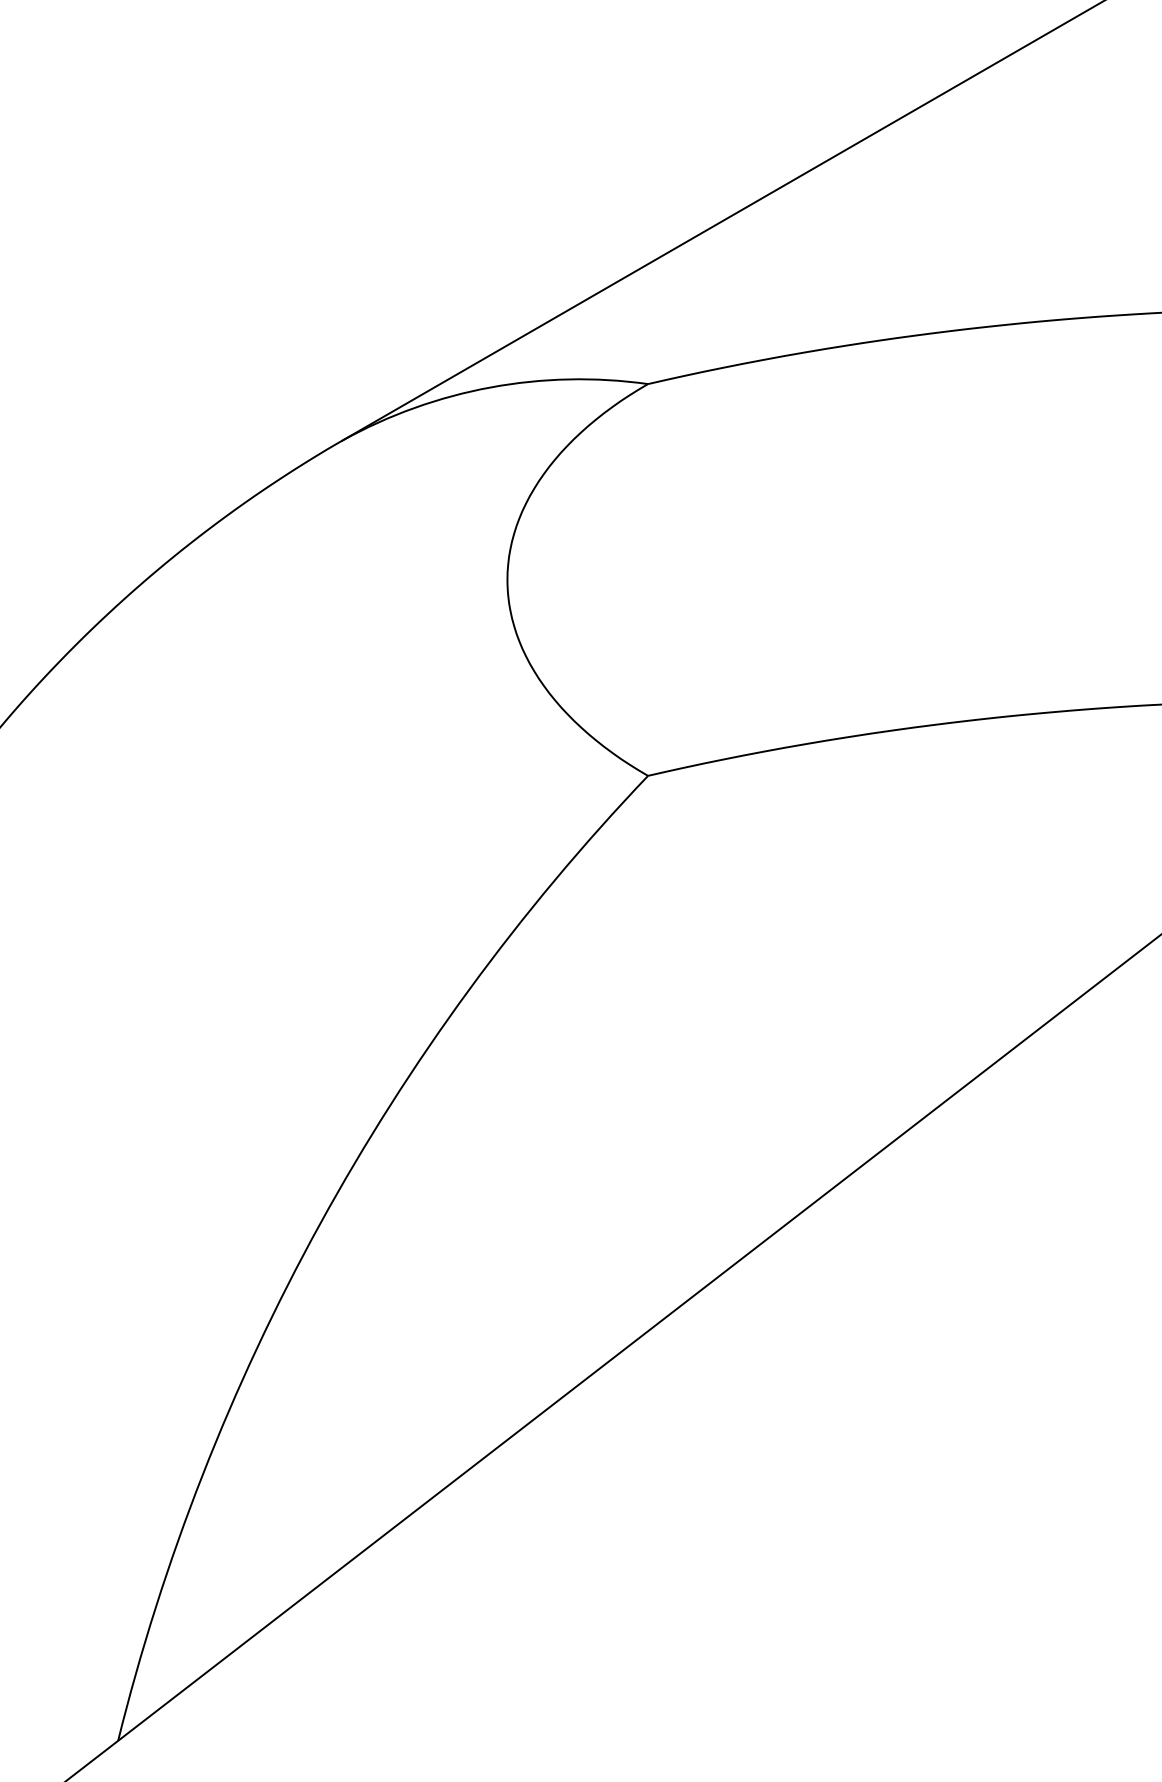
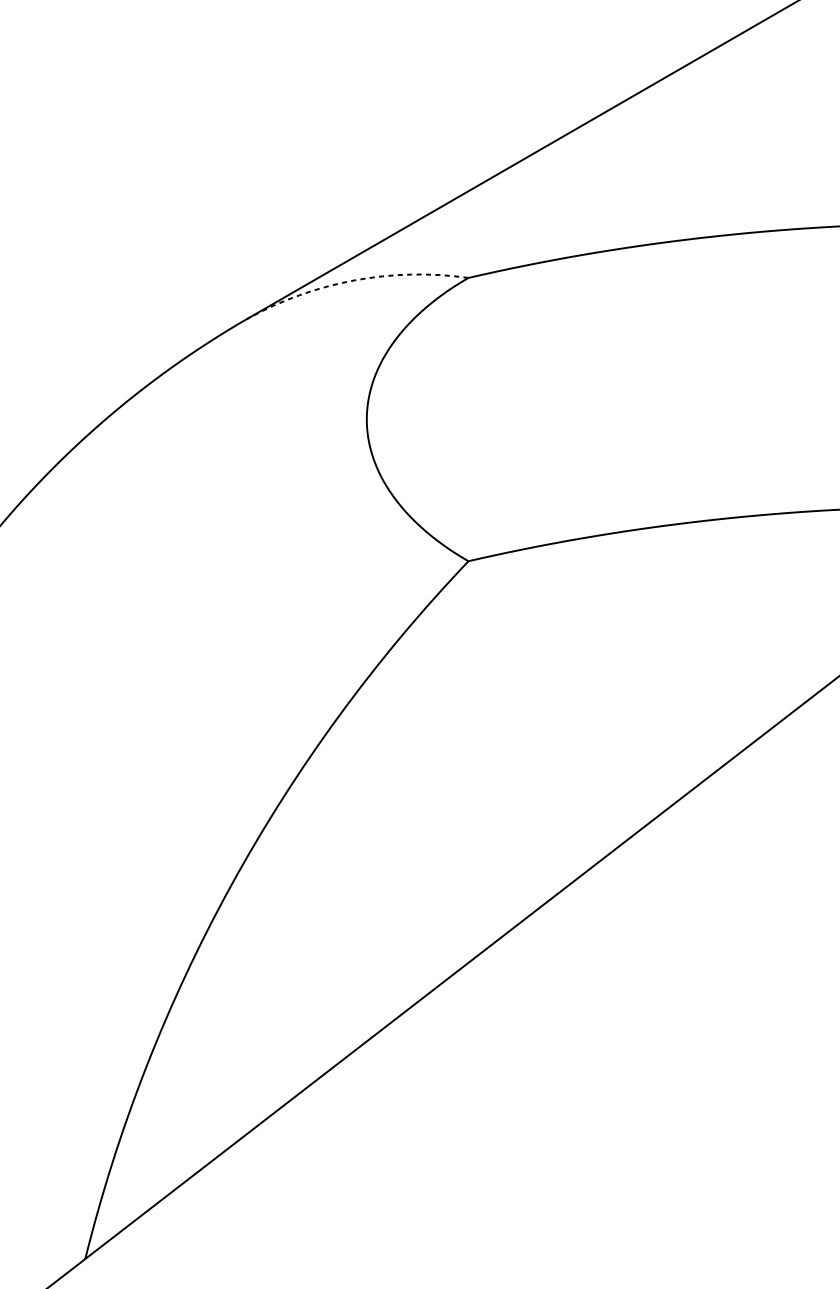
arc: (490, 387) -> (354, 280), solid -> dashed

